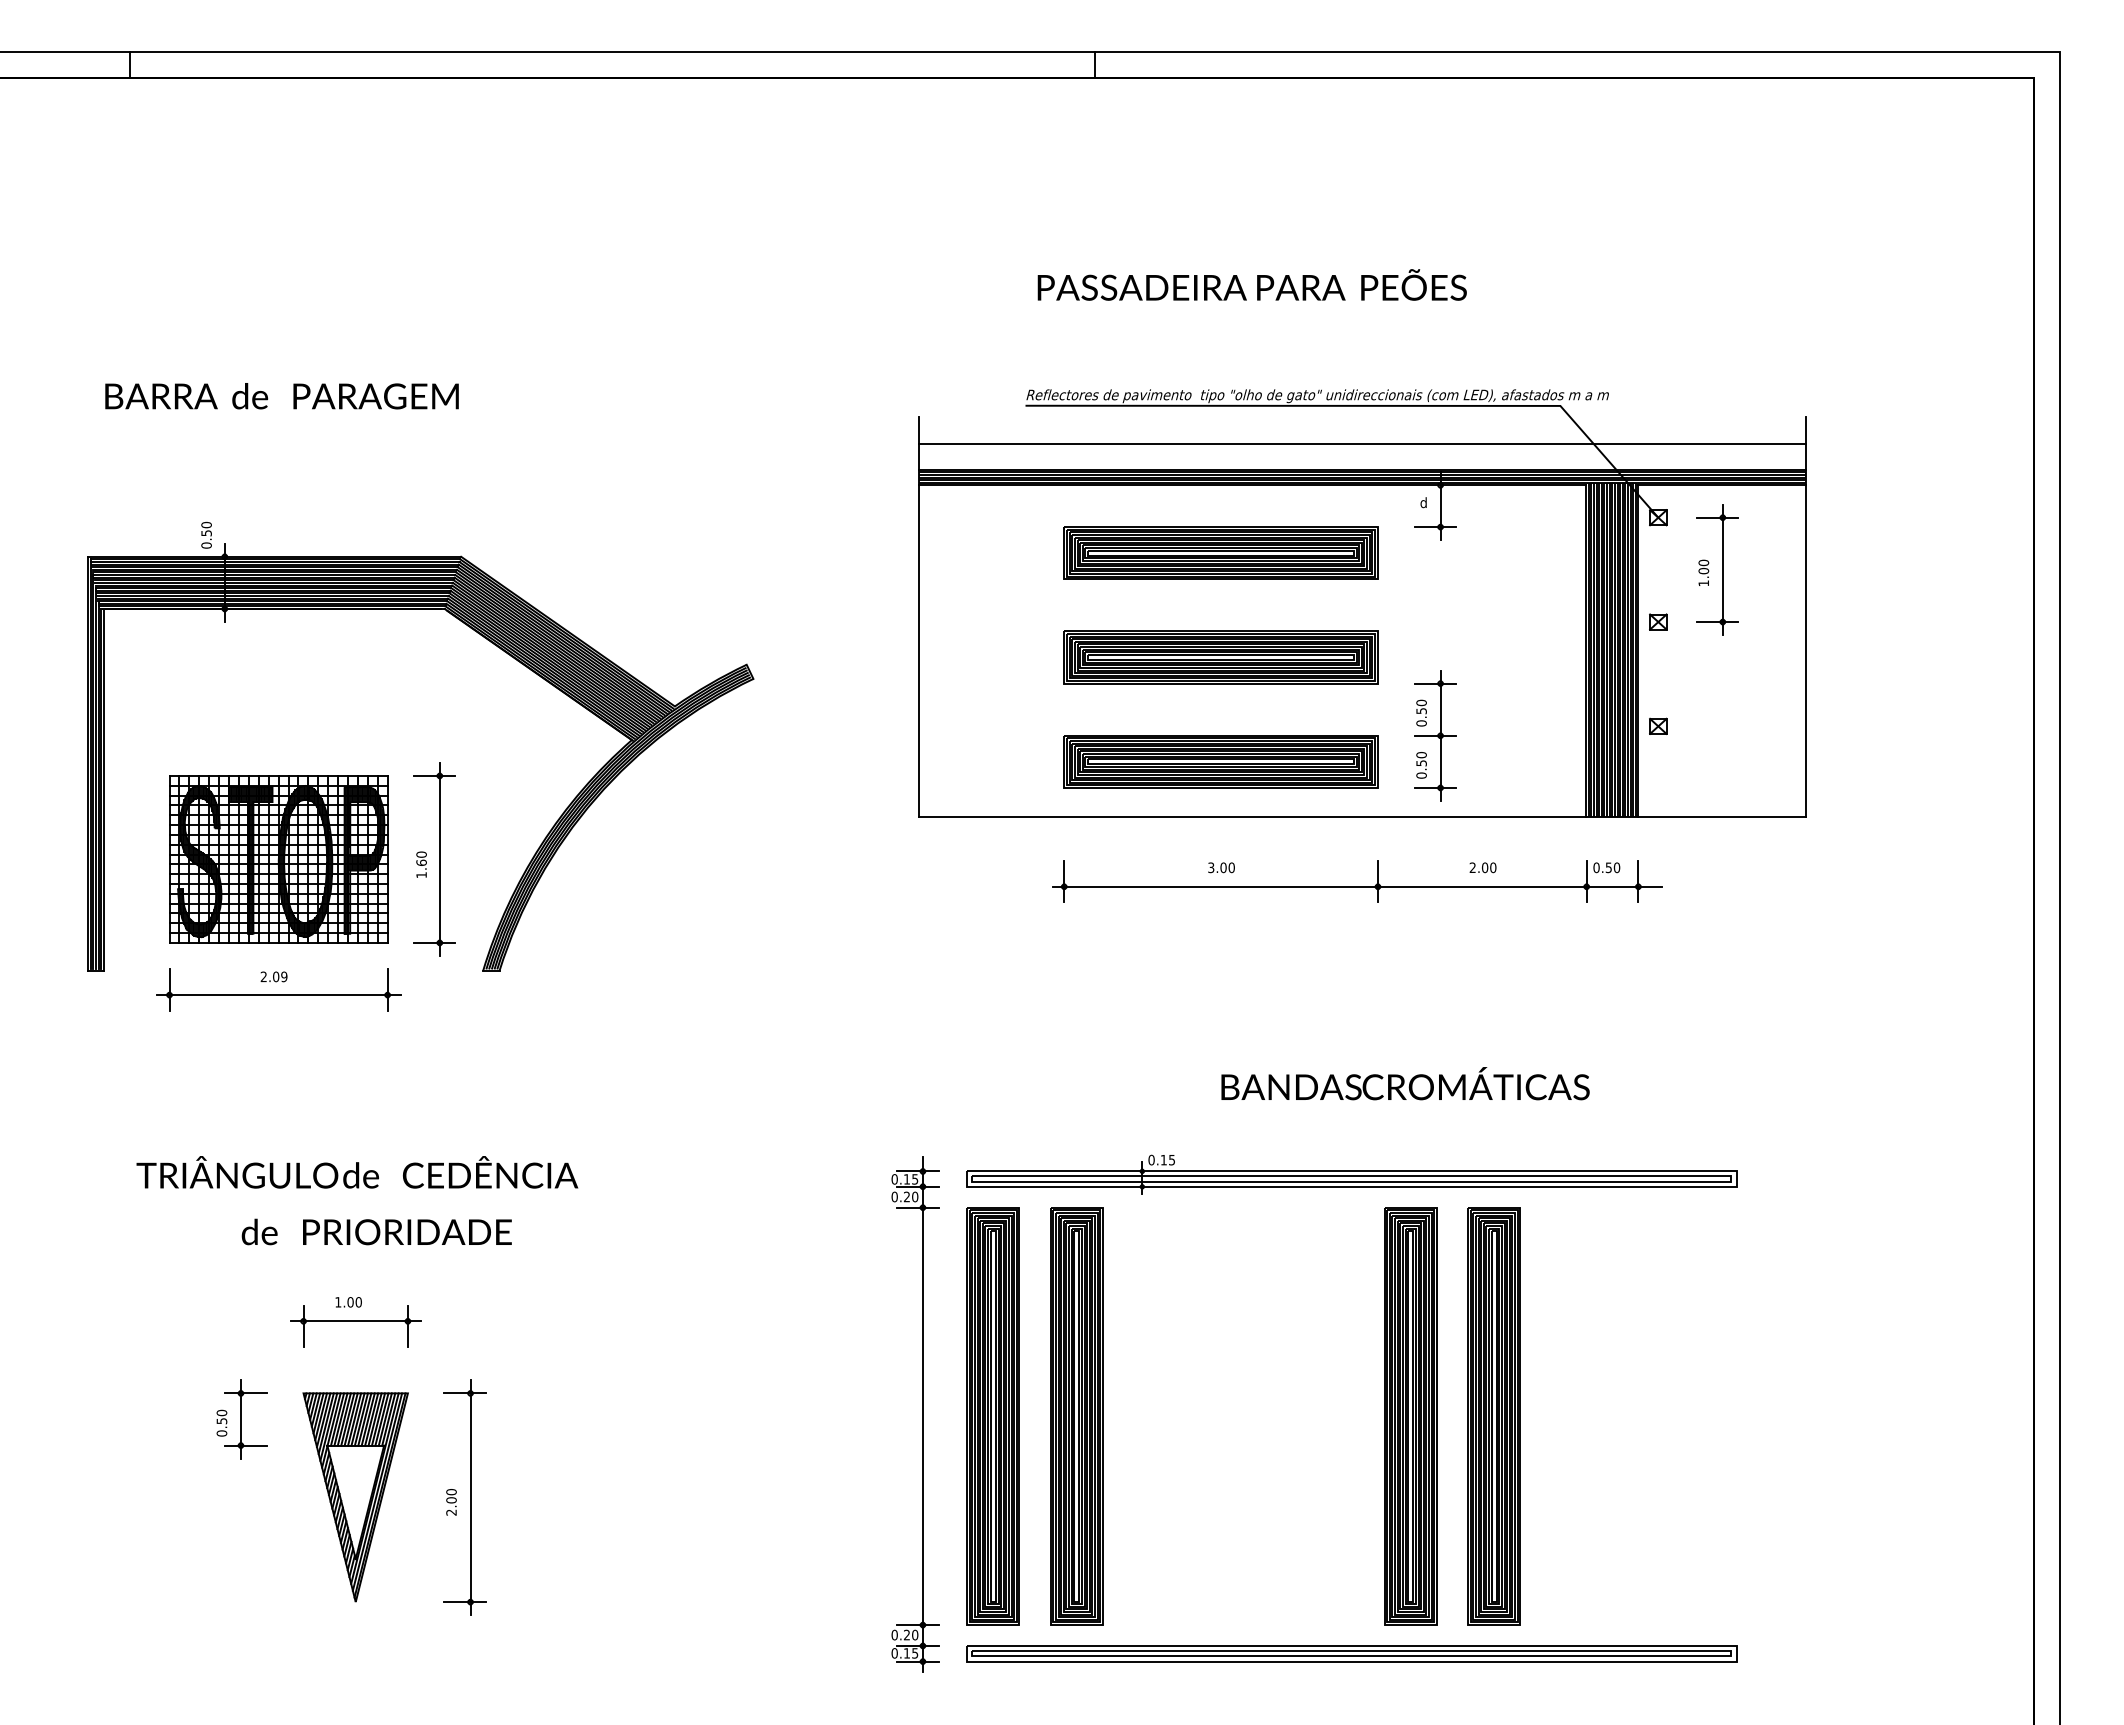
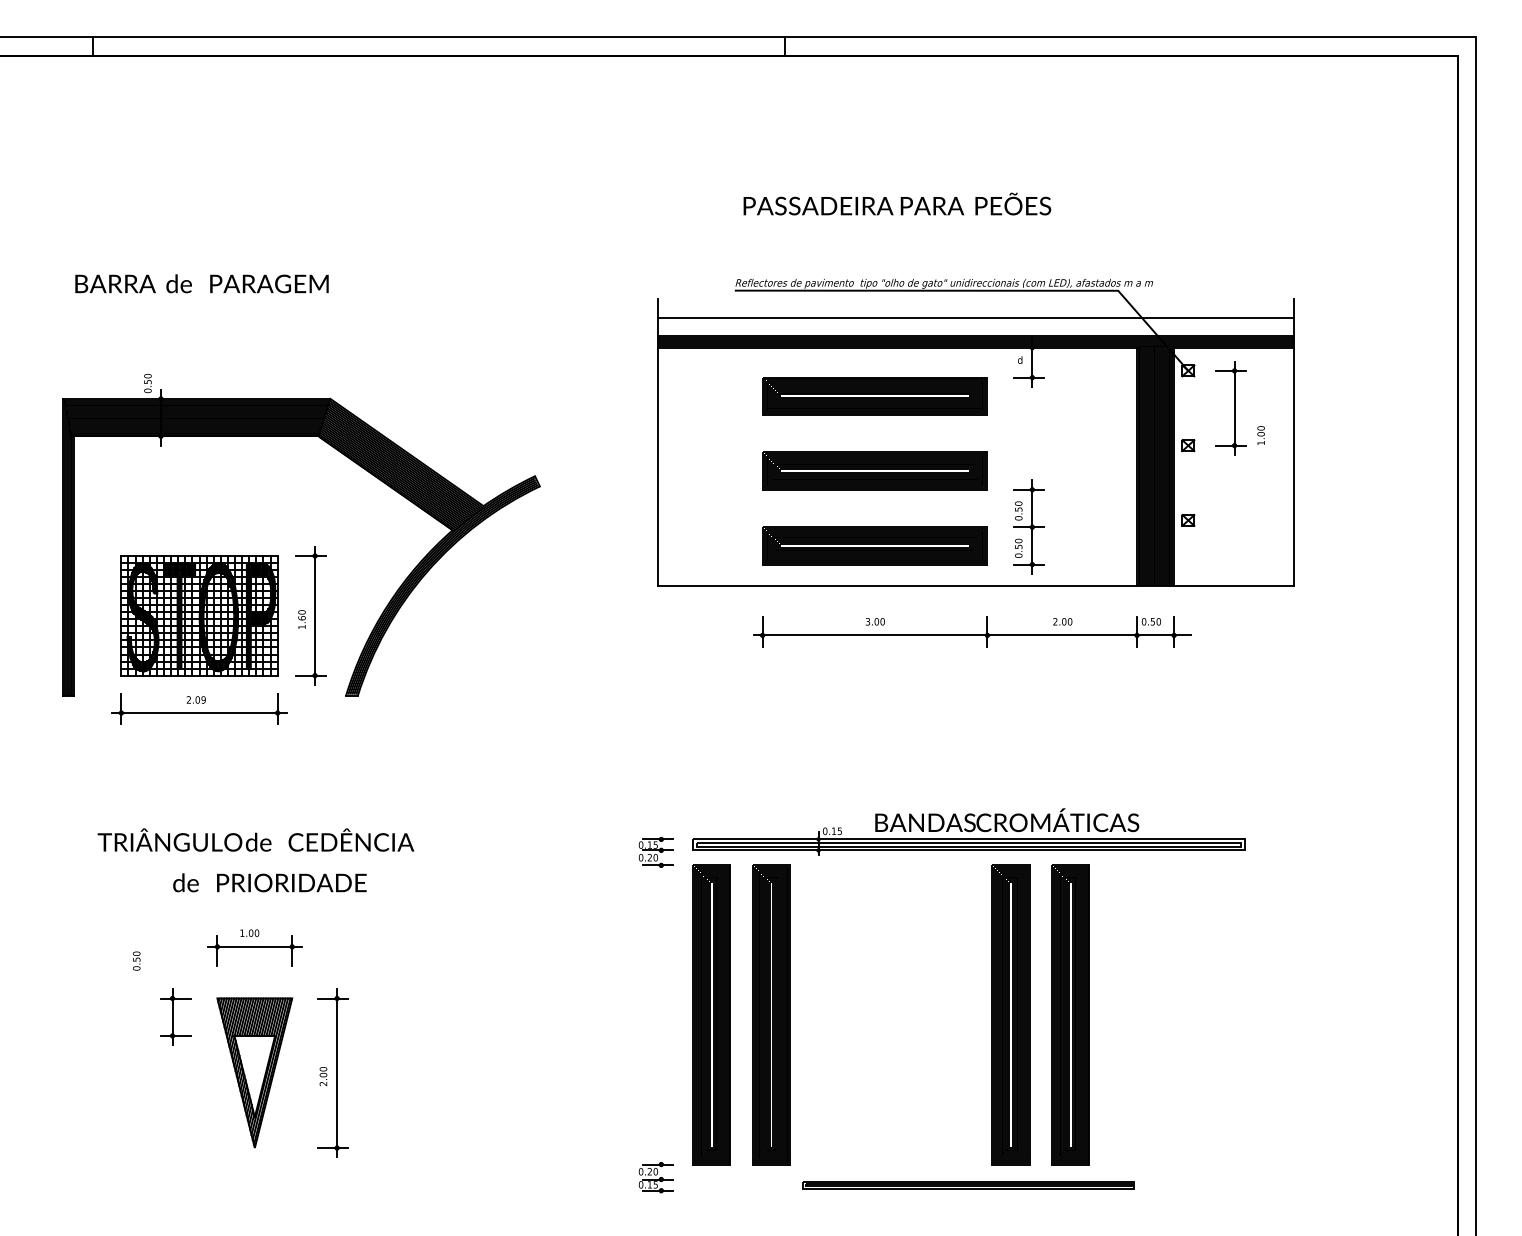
text: (1703, 572) -> (1260, 435), moved
text: (1405, 1083) -> (1007, 820), moved
line: (922, 1414) -> (661, 1013), removed
text: (221, 1422) -> (136, 960), moved
part: (1351, 1653) -> (968, 1184), size x0.6

